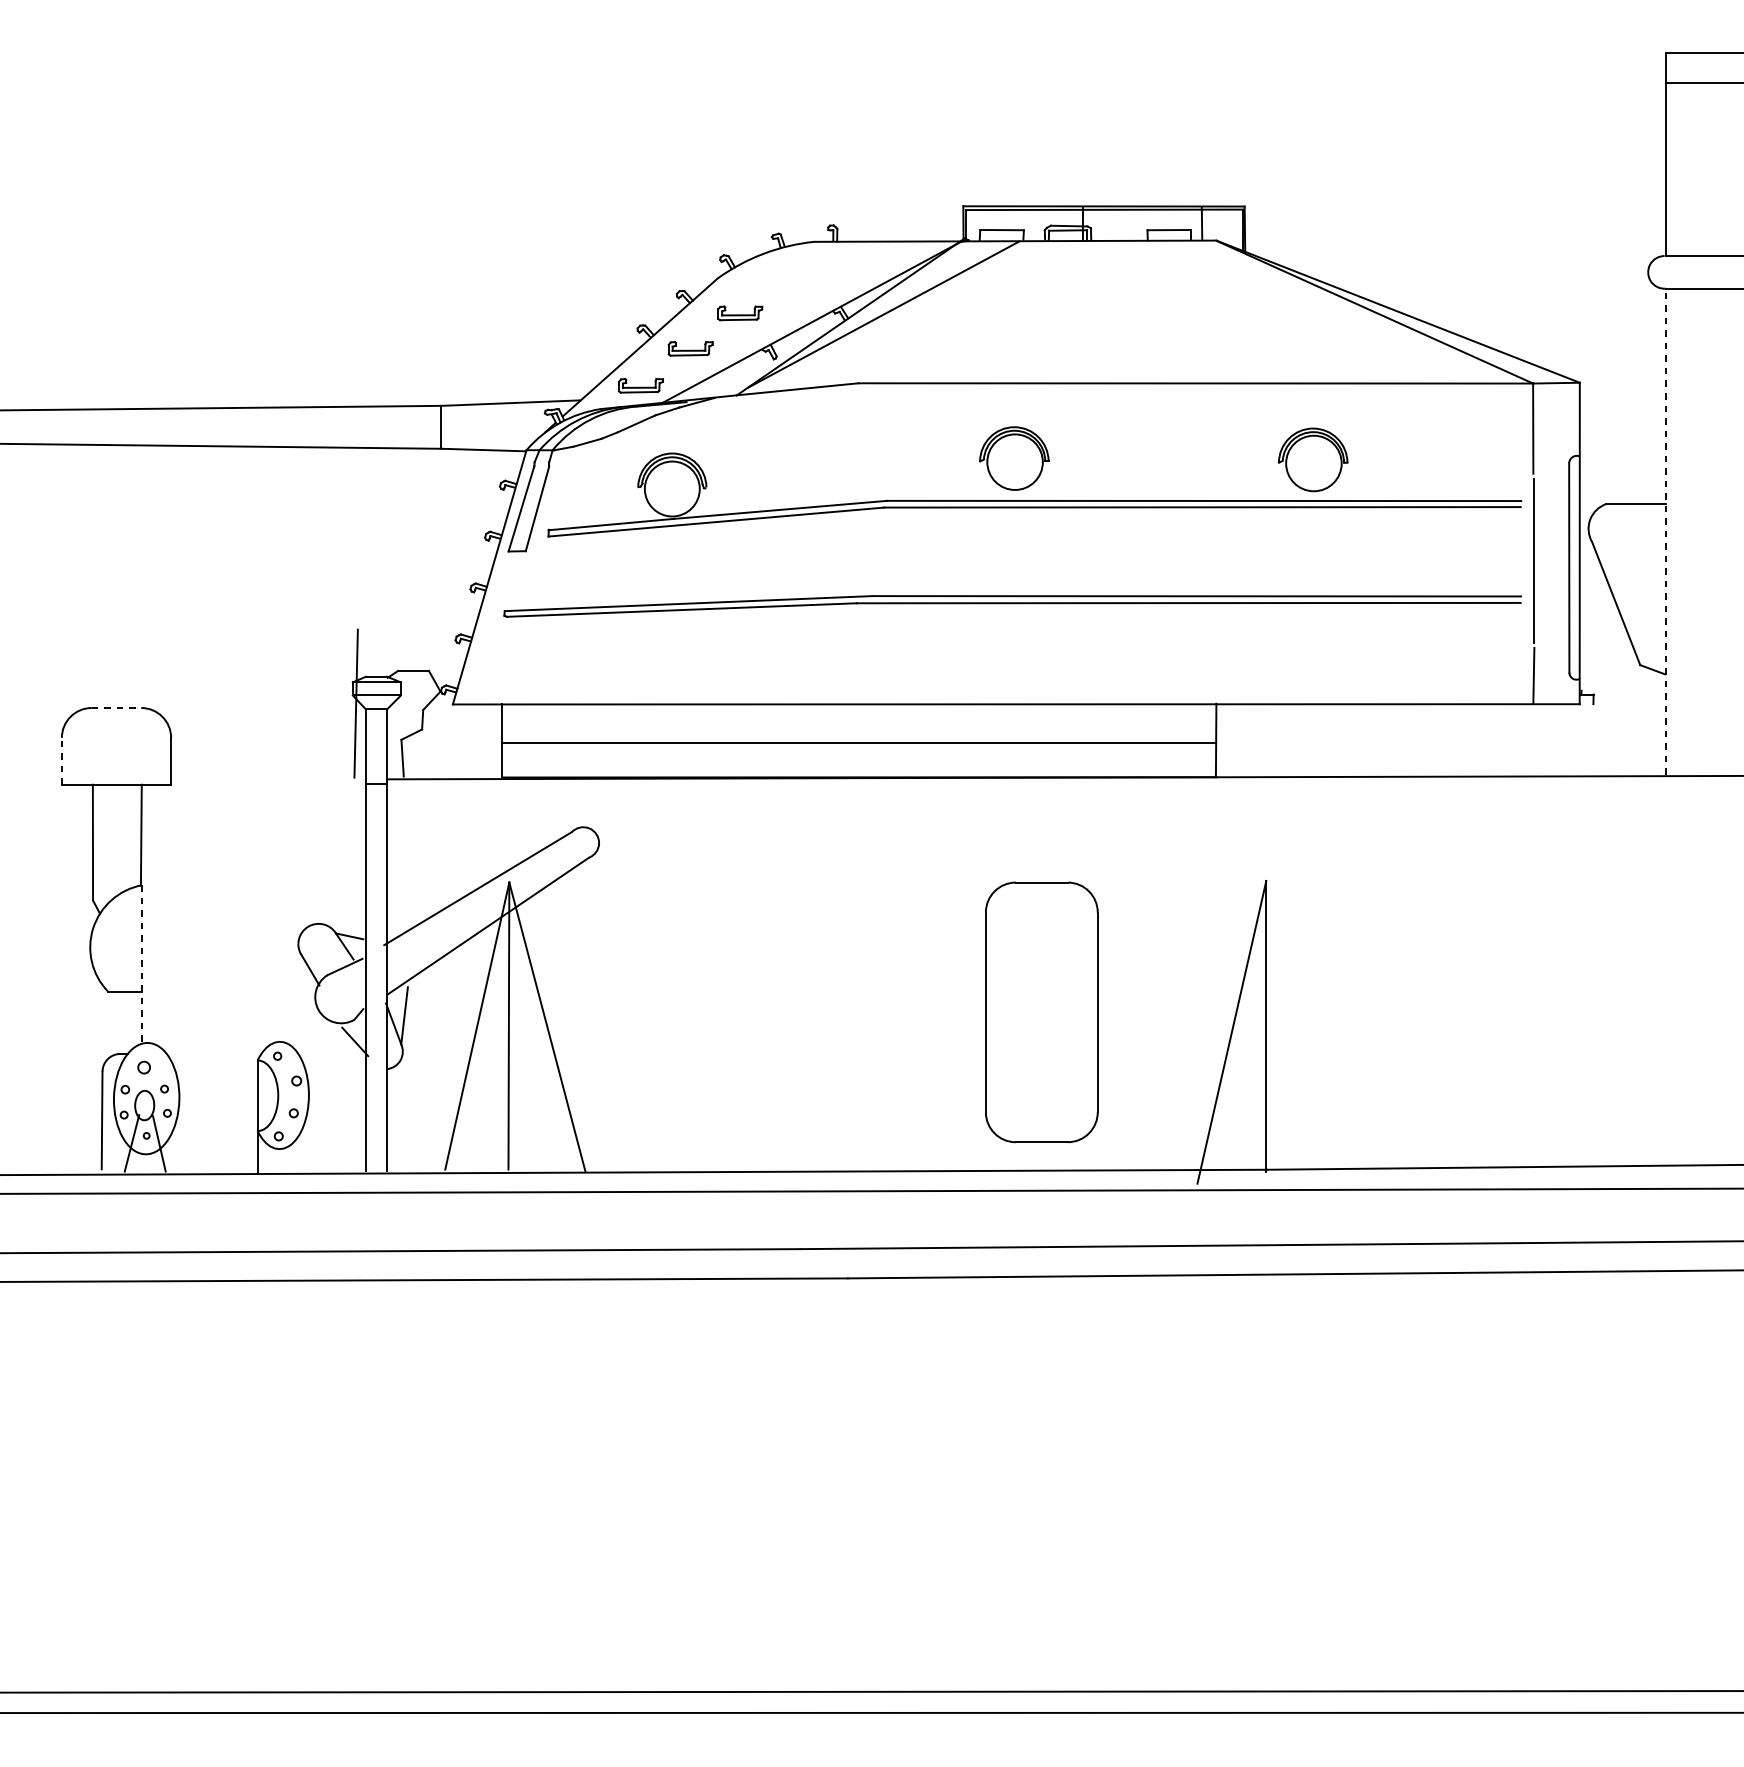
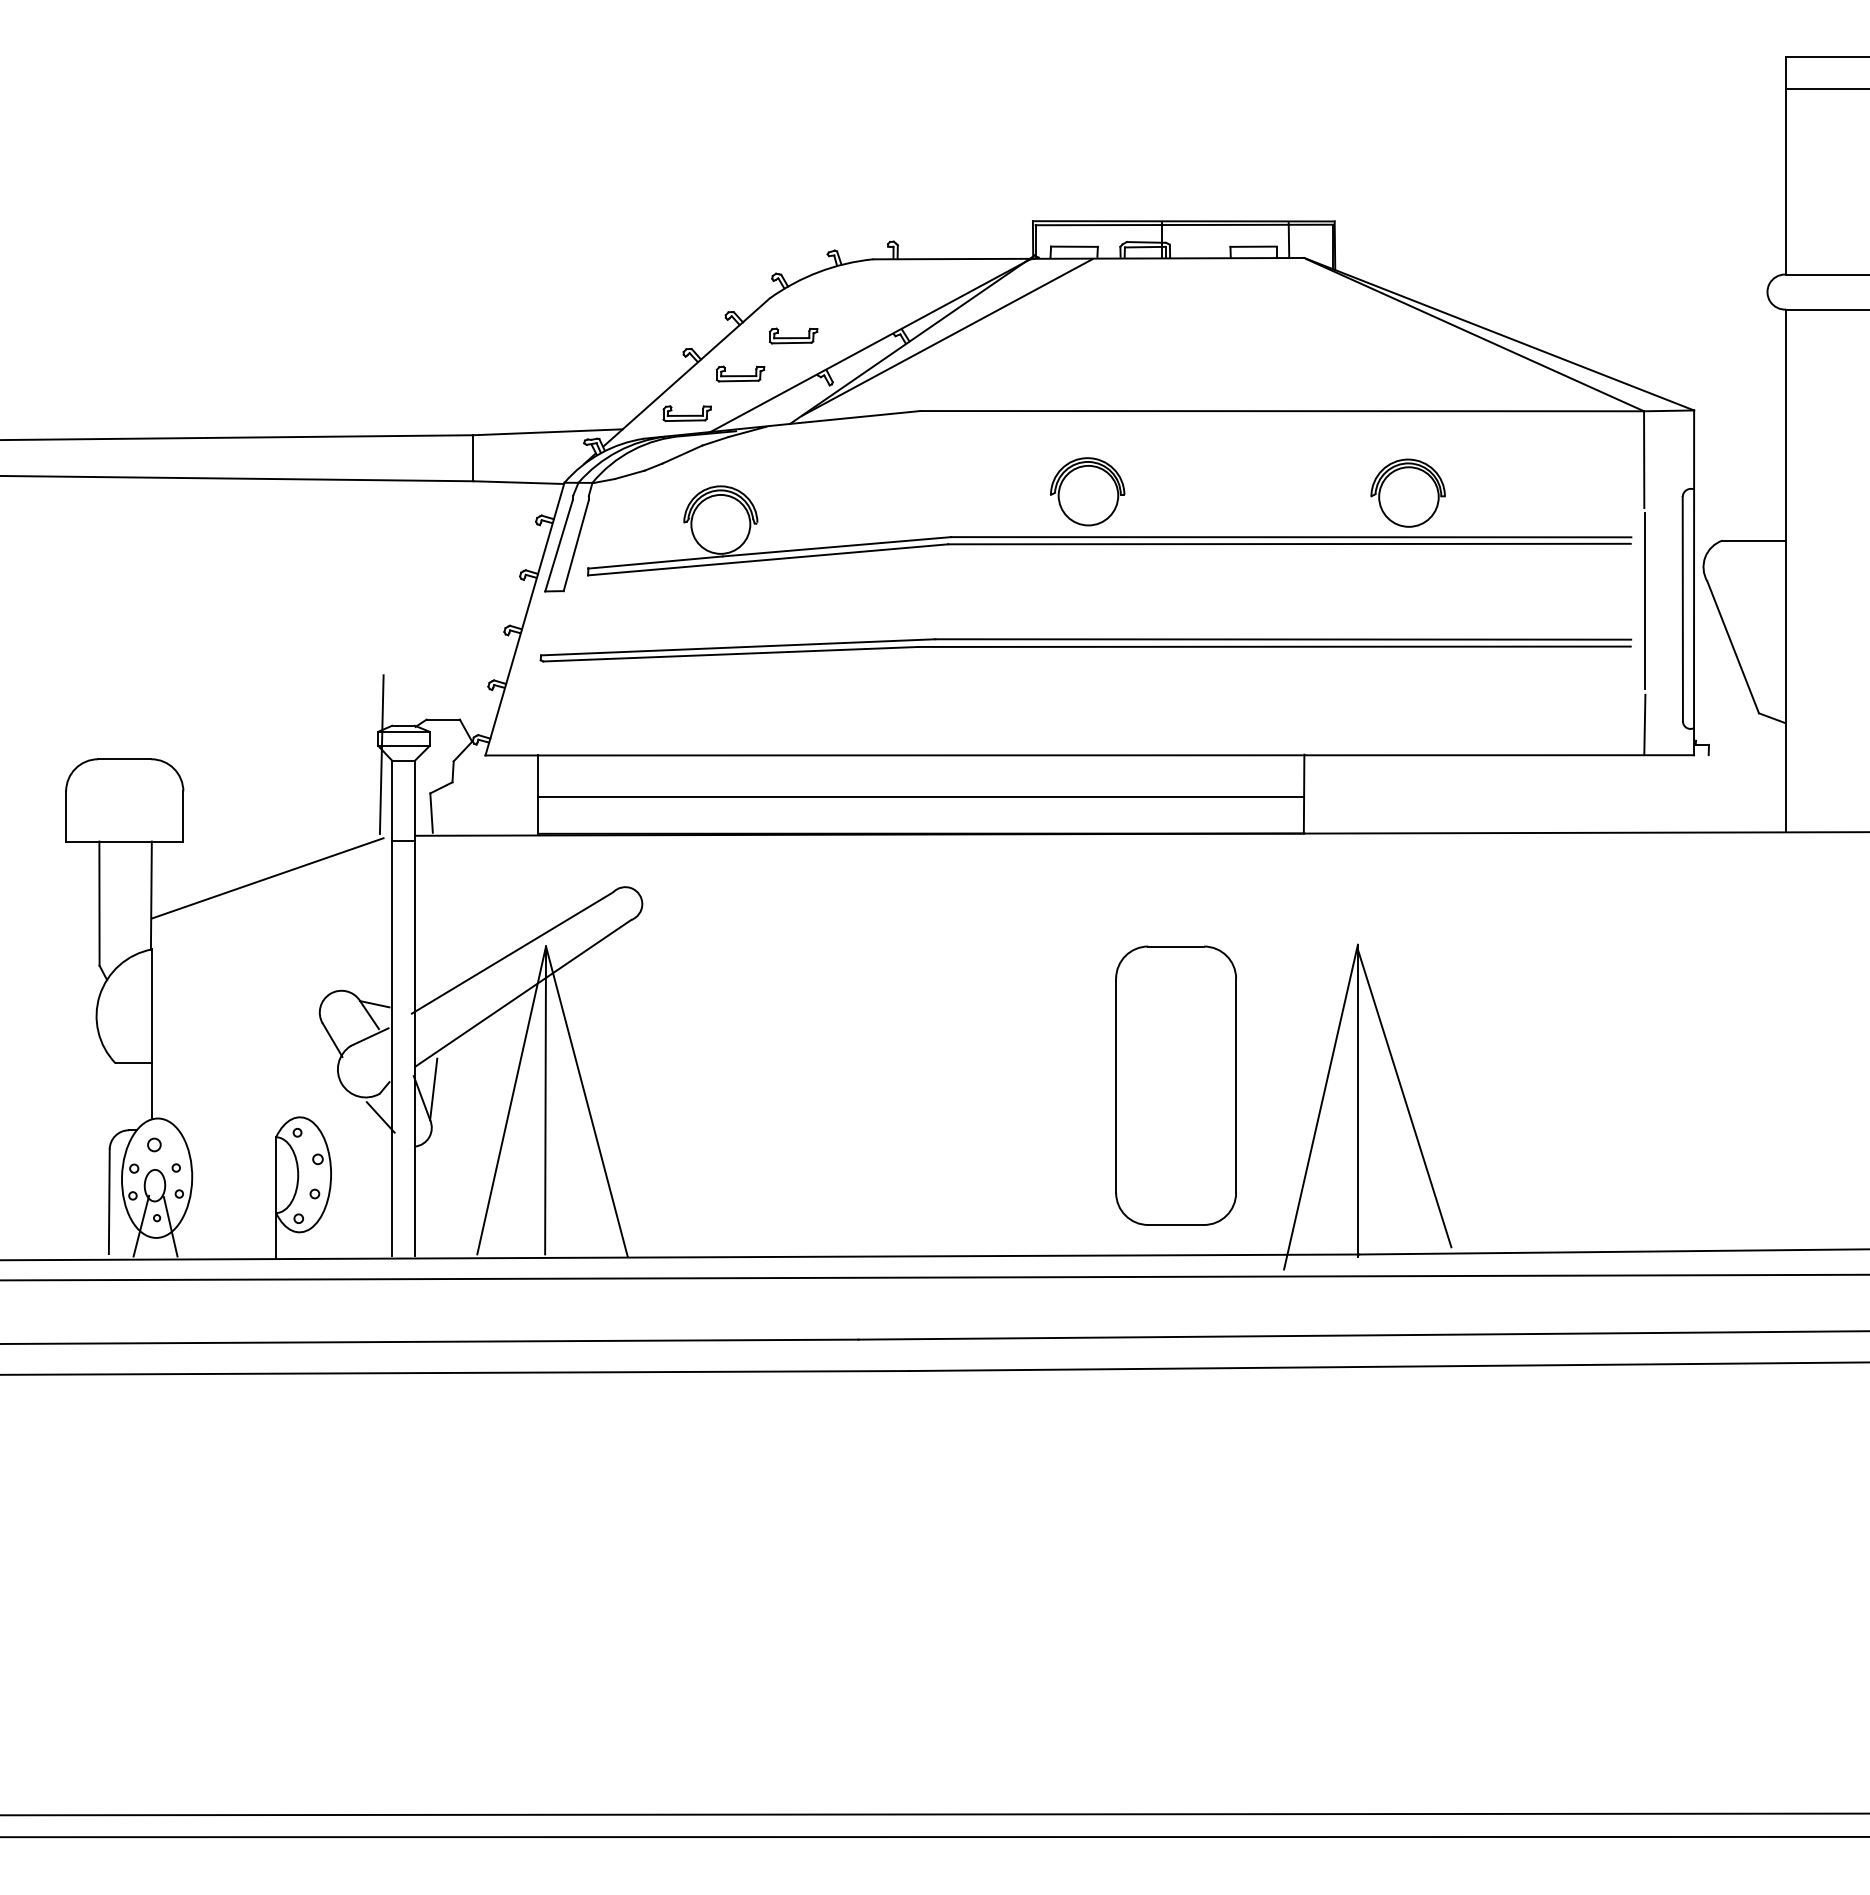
line: (1665, 531) -> (1786, 570), dashed -> solid
line: (116, 708) -> (124, 759), dashed -> solid
line: (62, 760) -> (66, 815), dashed -> solid
line: (249, 819) -> (267, 878), added
line: (141, 964) -> (151, 1034), dashed -> solid
part: (1041, 1012) -> (1175, 1085), moved
line: (1309, 1024) -> (1404, 1098), added

